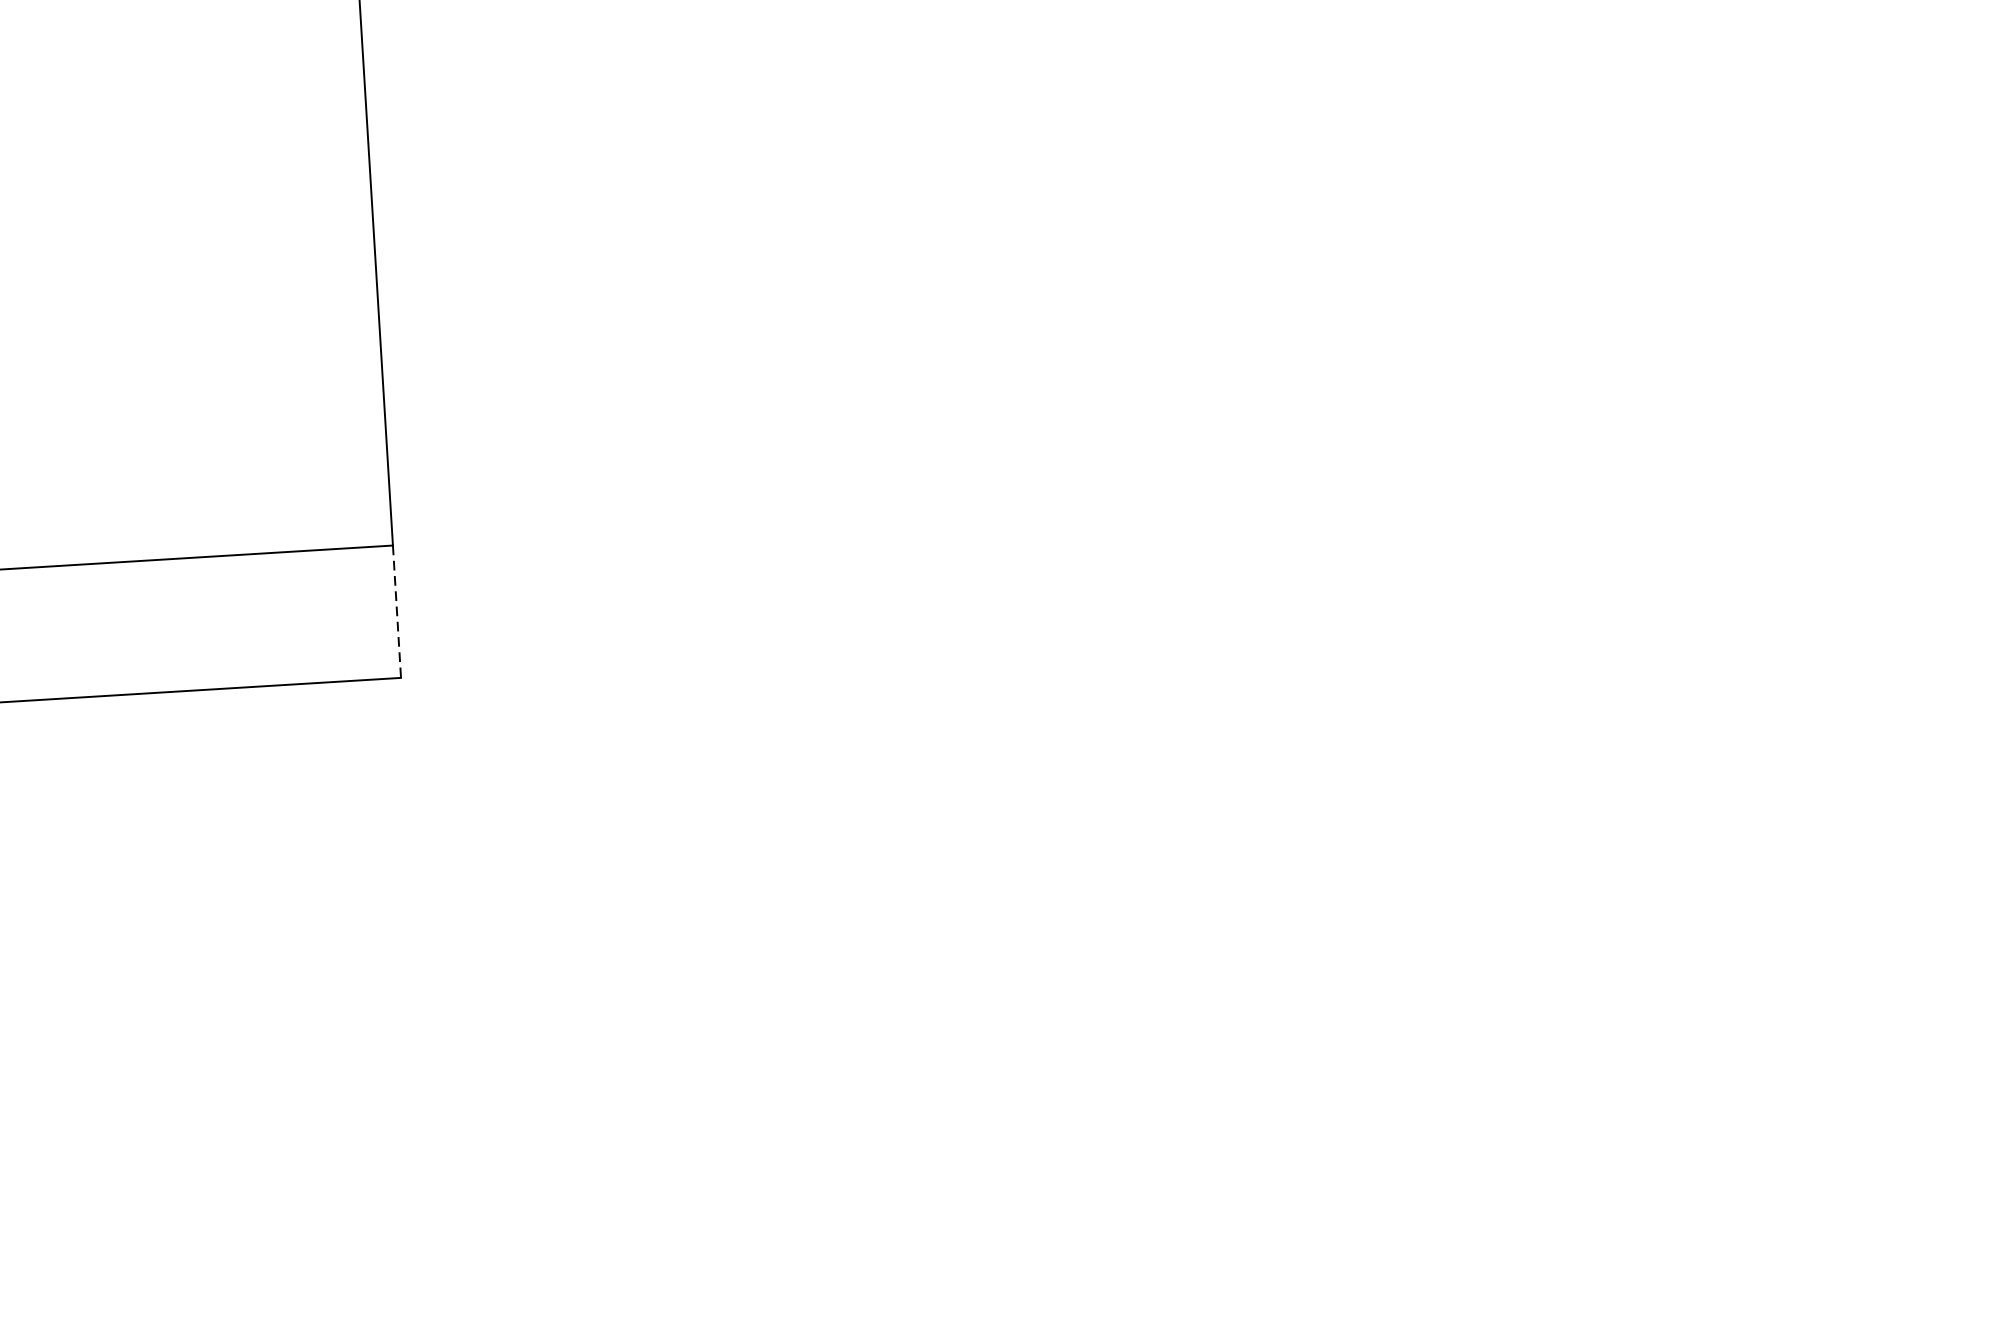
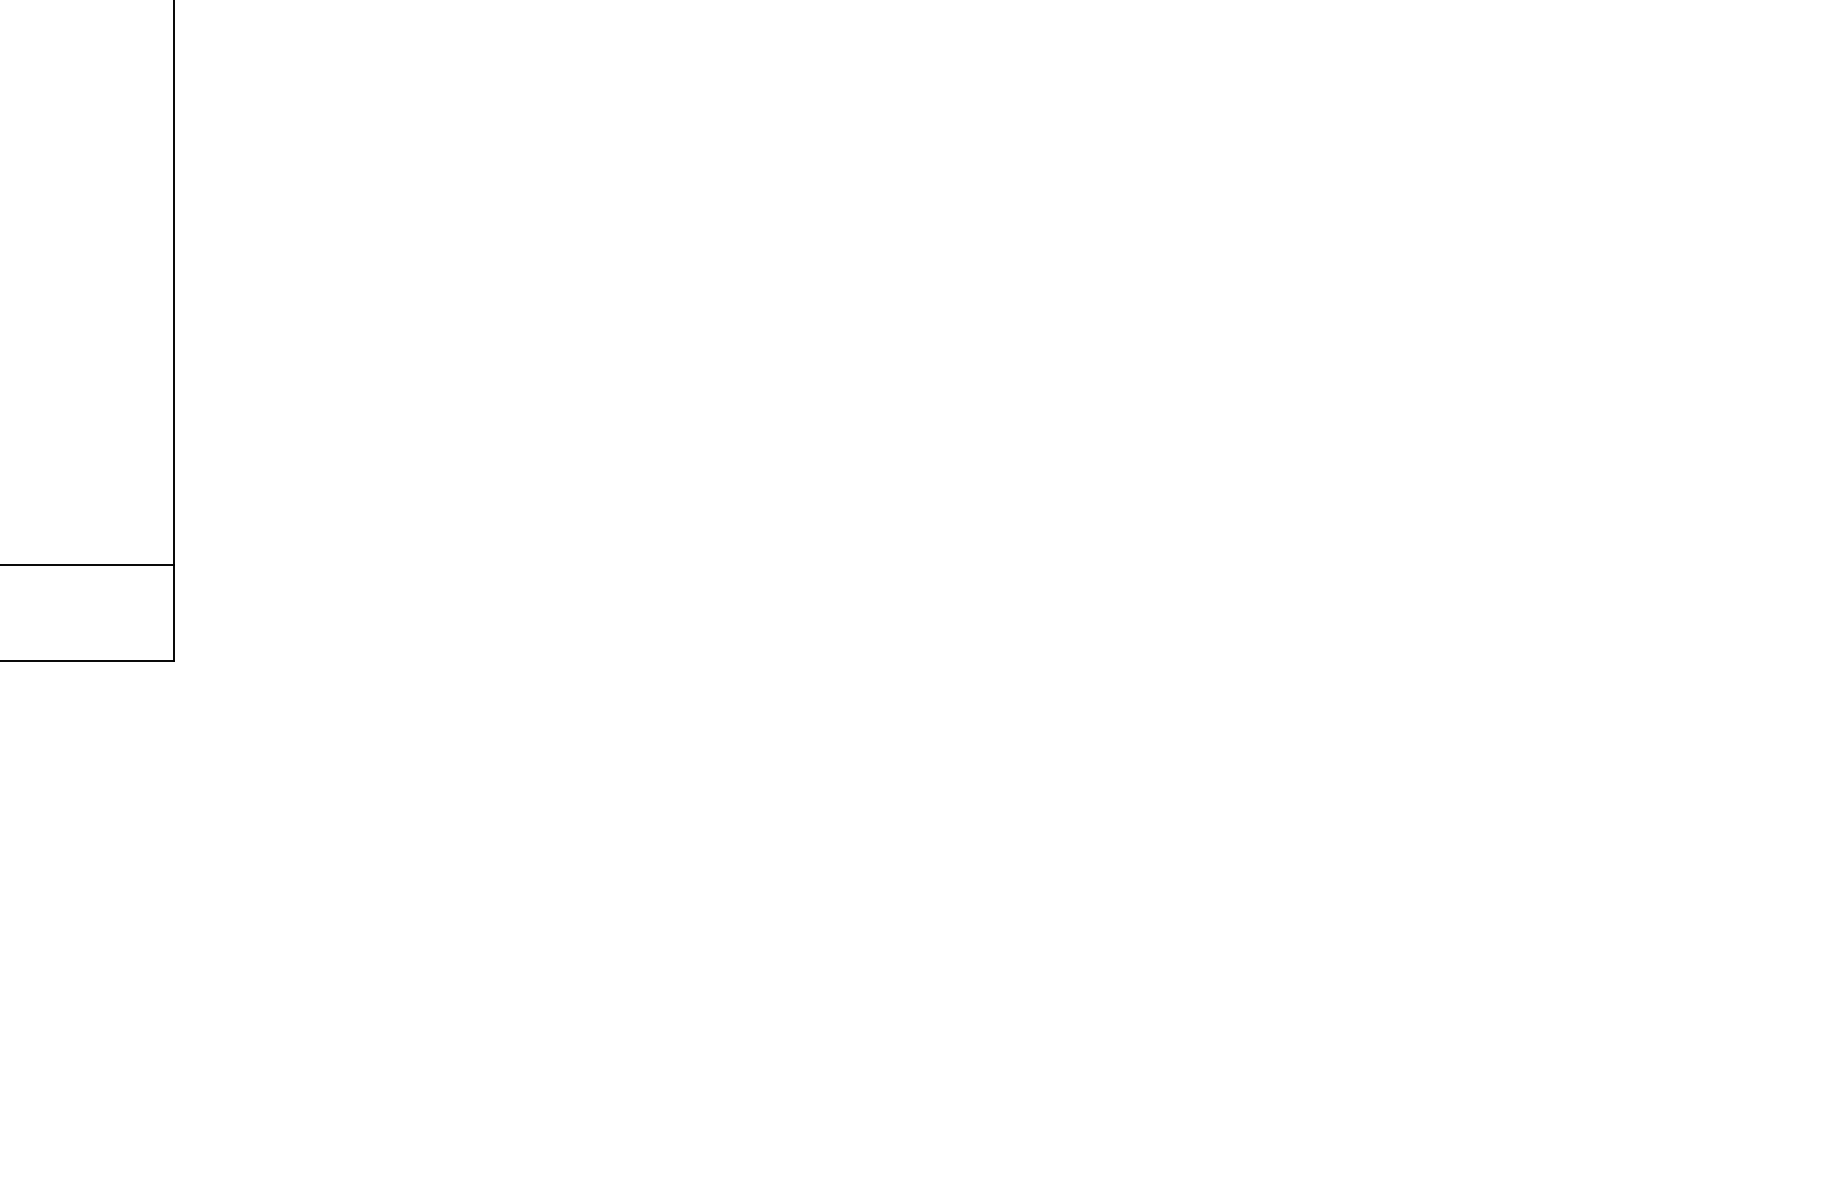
line: (397, 612) -> (174, 613), dashed -> solid

